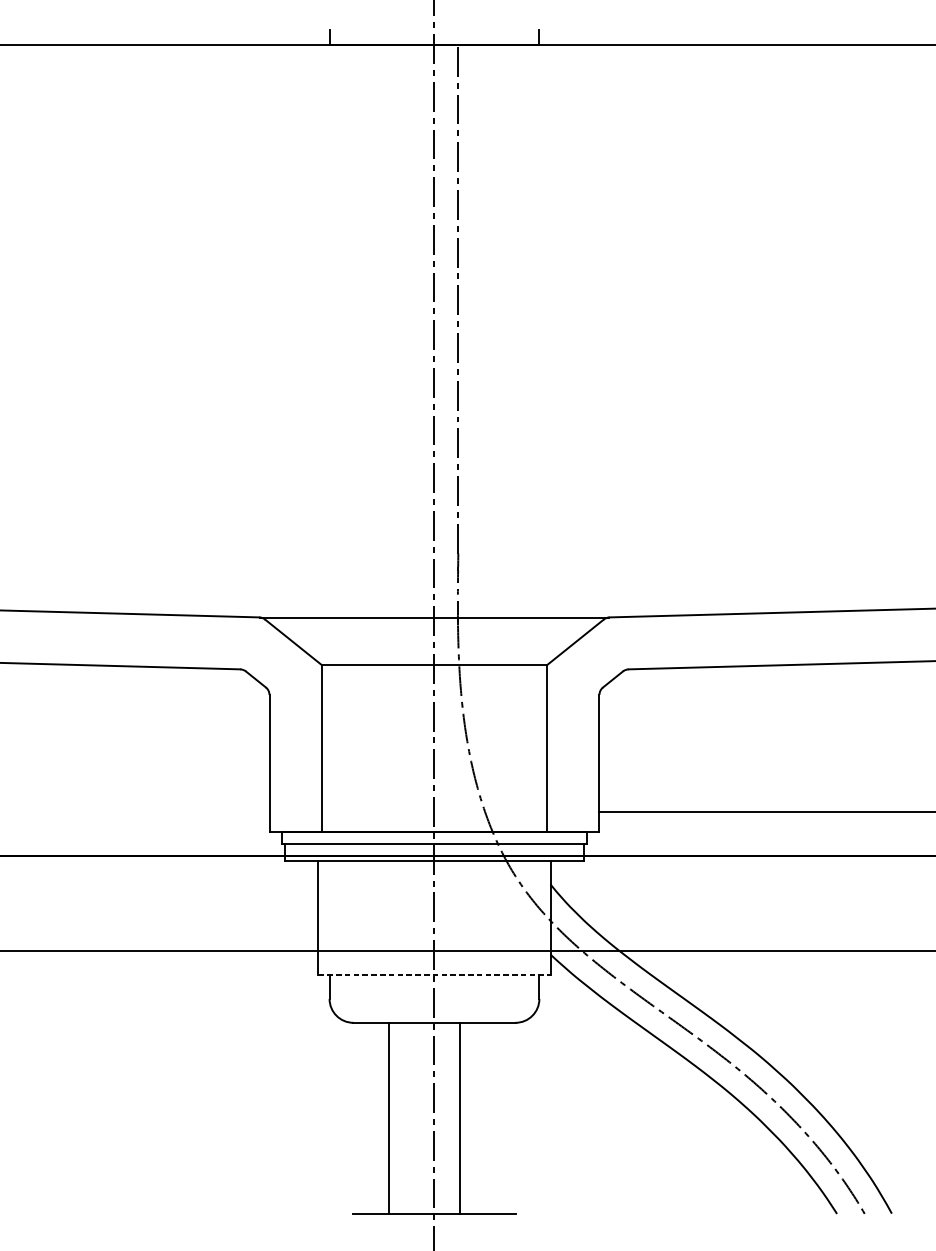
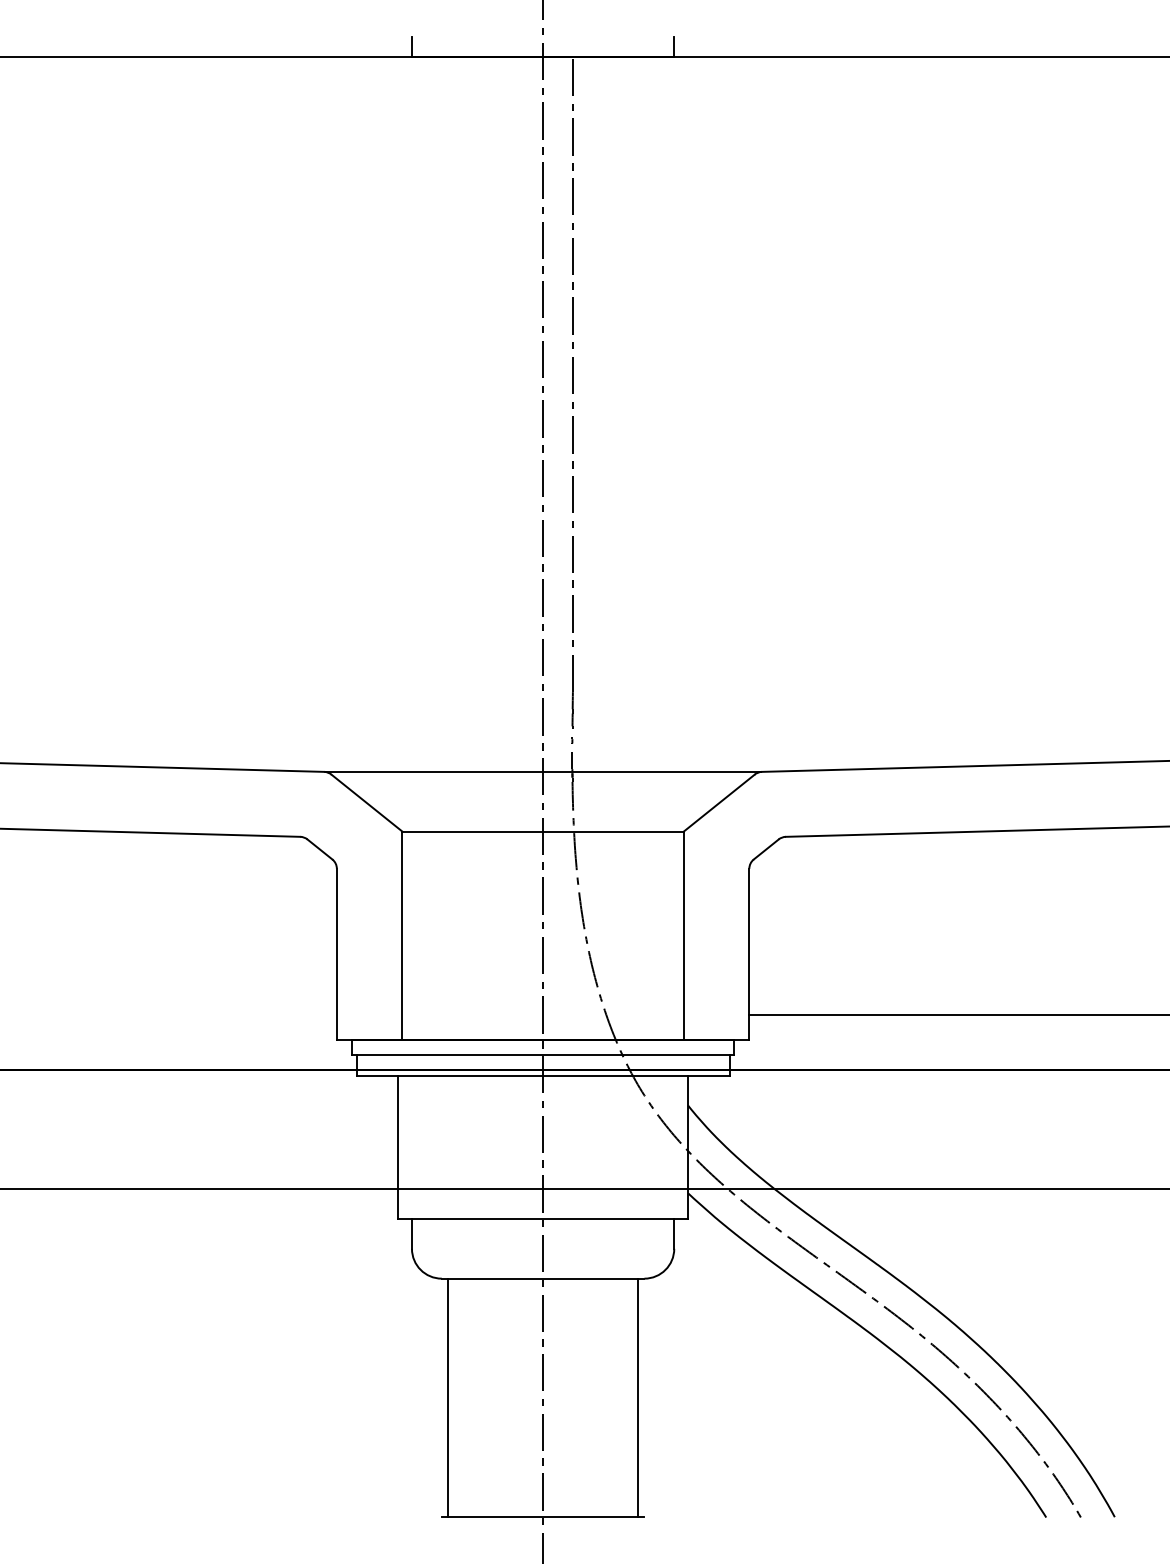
line: (434, 975) -> (543, 1219), dashed -> solid
line: (388, 1117) -> (447, 1397), moved
line: (460, 1117) -> (638, 1397), moved

